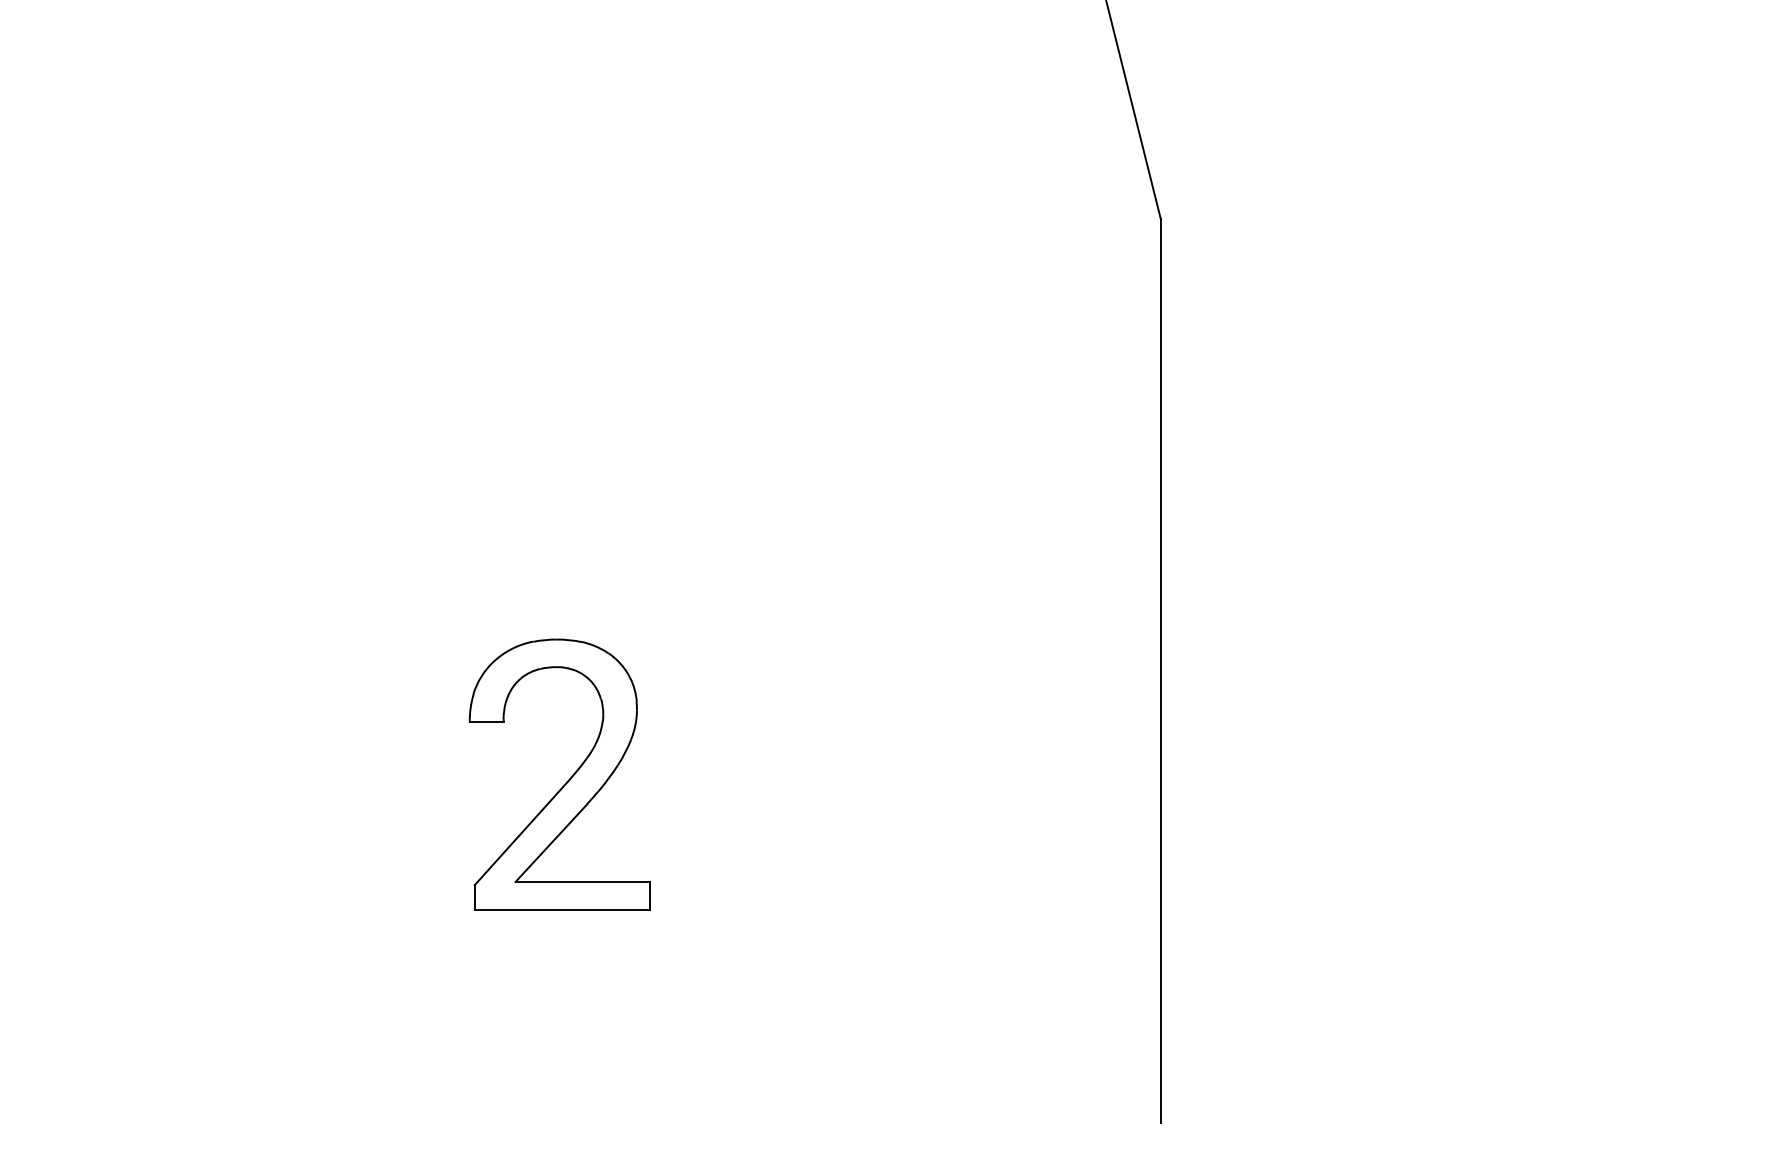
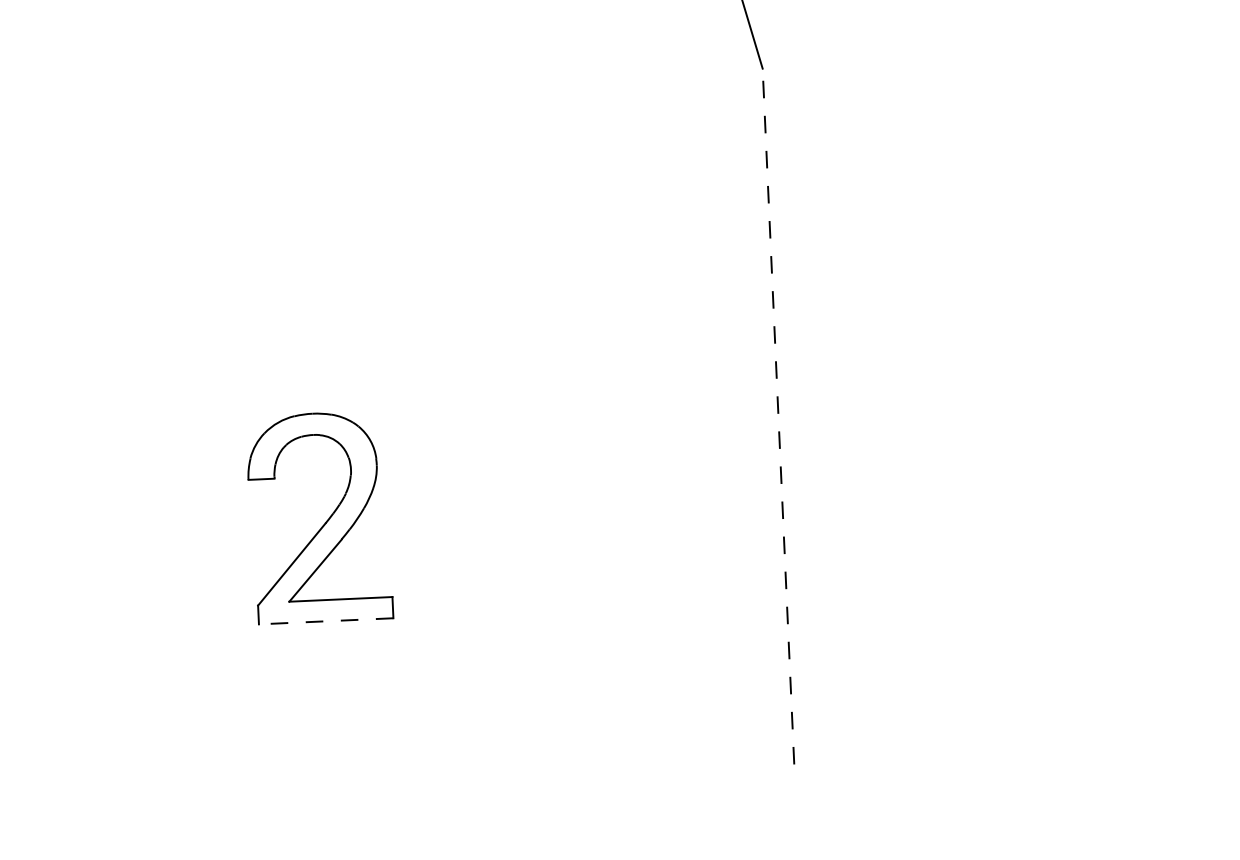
line: (1160, 670) -> (778, 416), solid -> dashed
line: (561, 909) -> (325, 621), solid -> dashed

